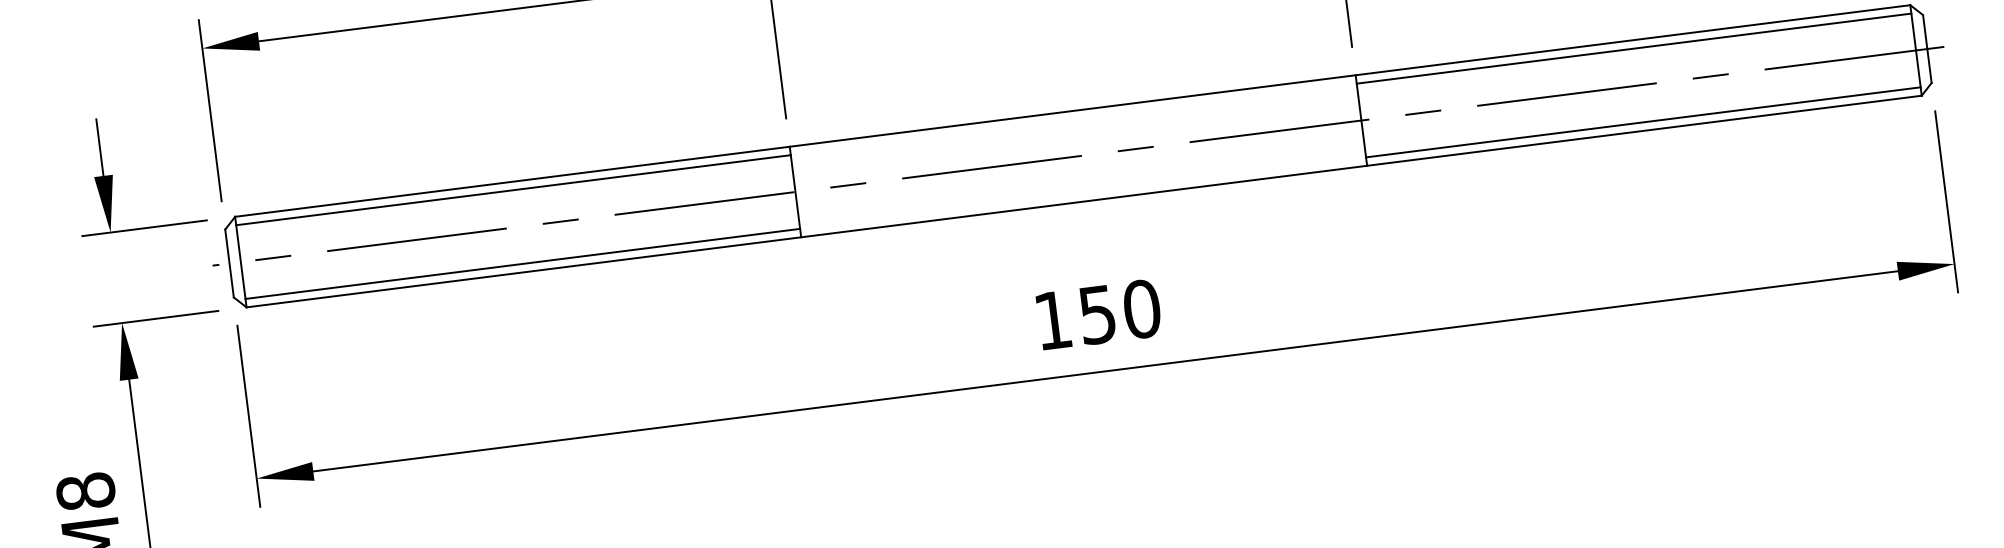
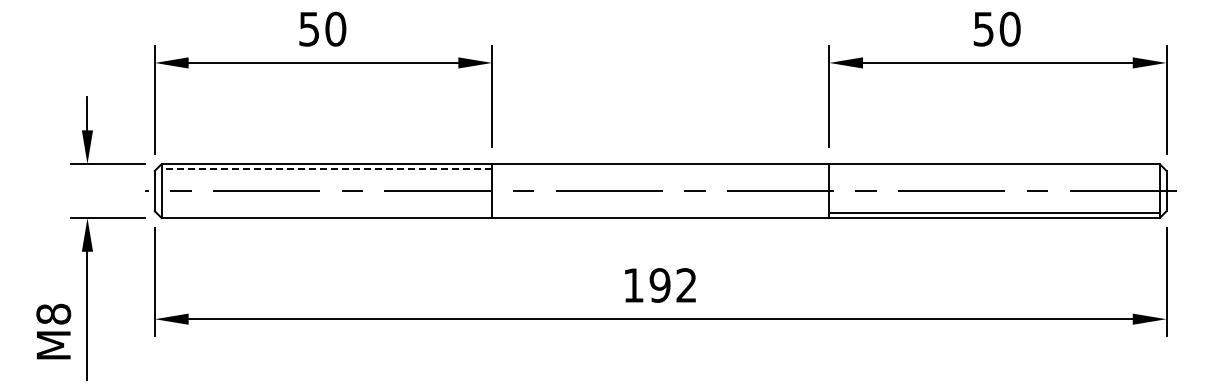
line: (1634, 49) -> (994, 169), removed
line: (512, 190) -> (326, 169), solid -> dashed
line: (522, 264) -> (326, 213), removed
text: (1119, 312) -> (673, 285), 150 -> 192

